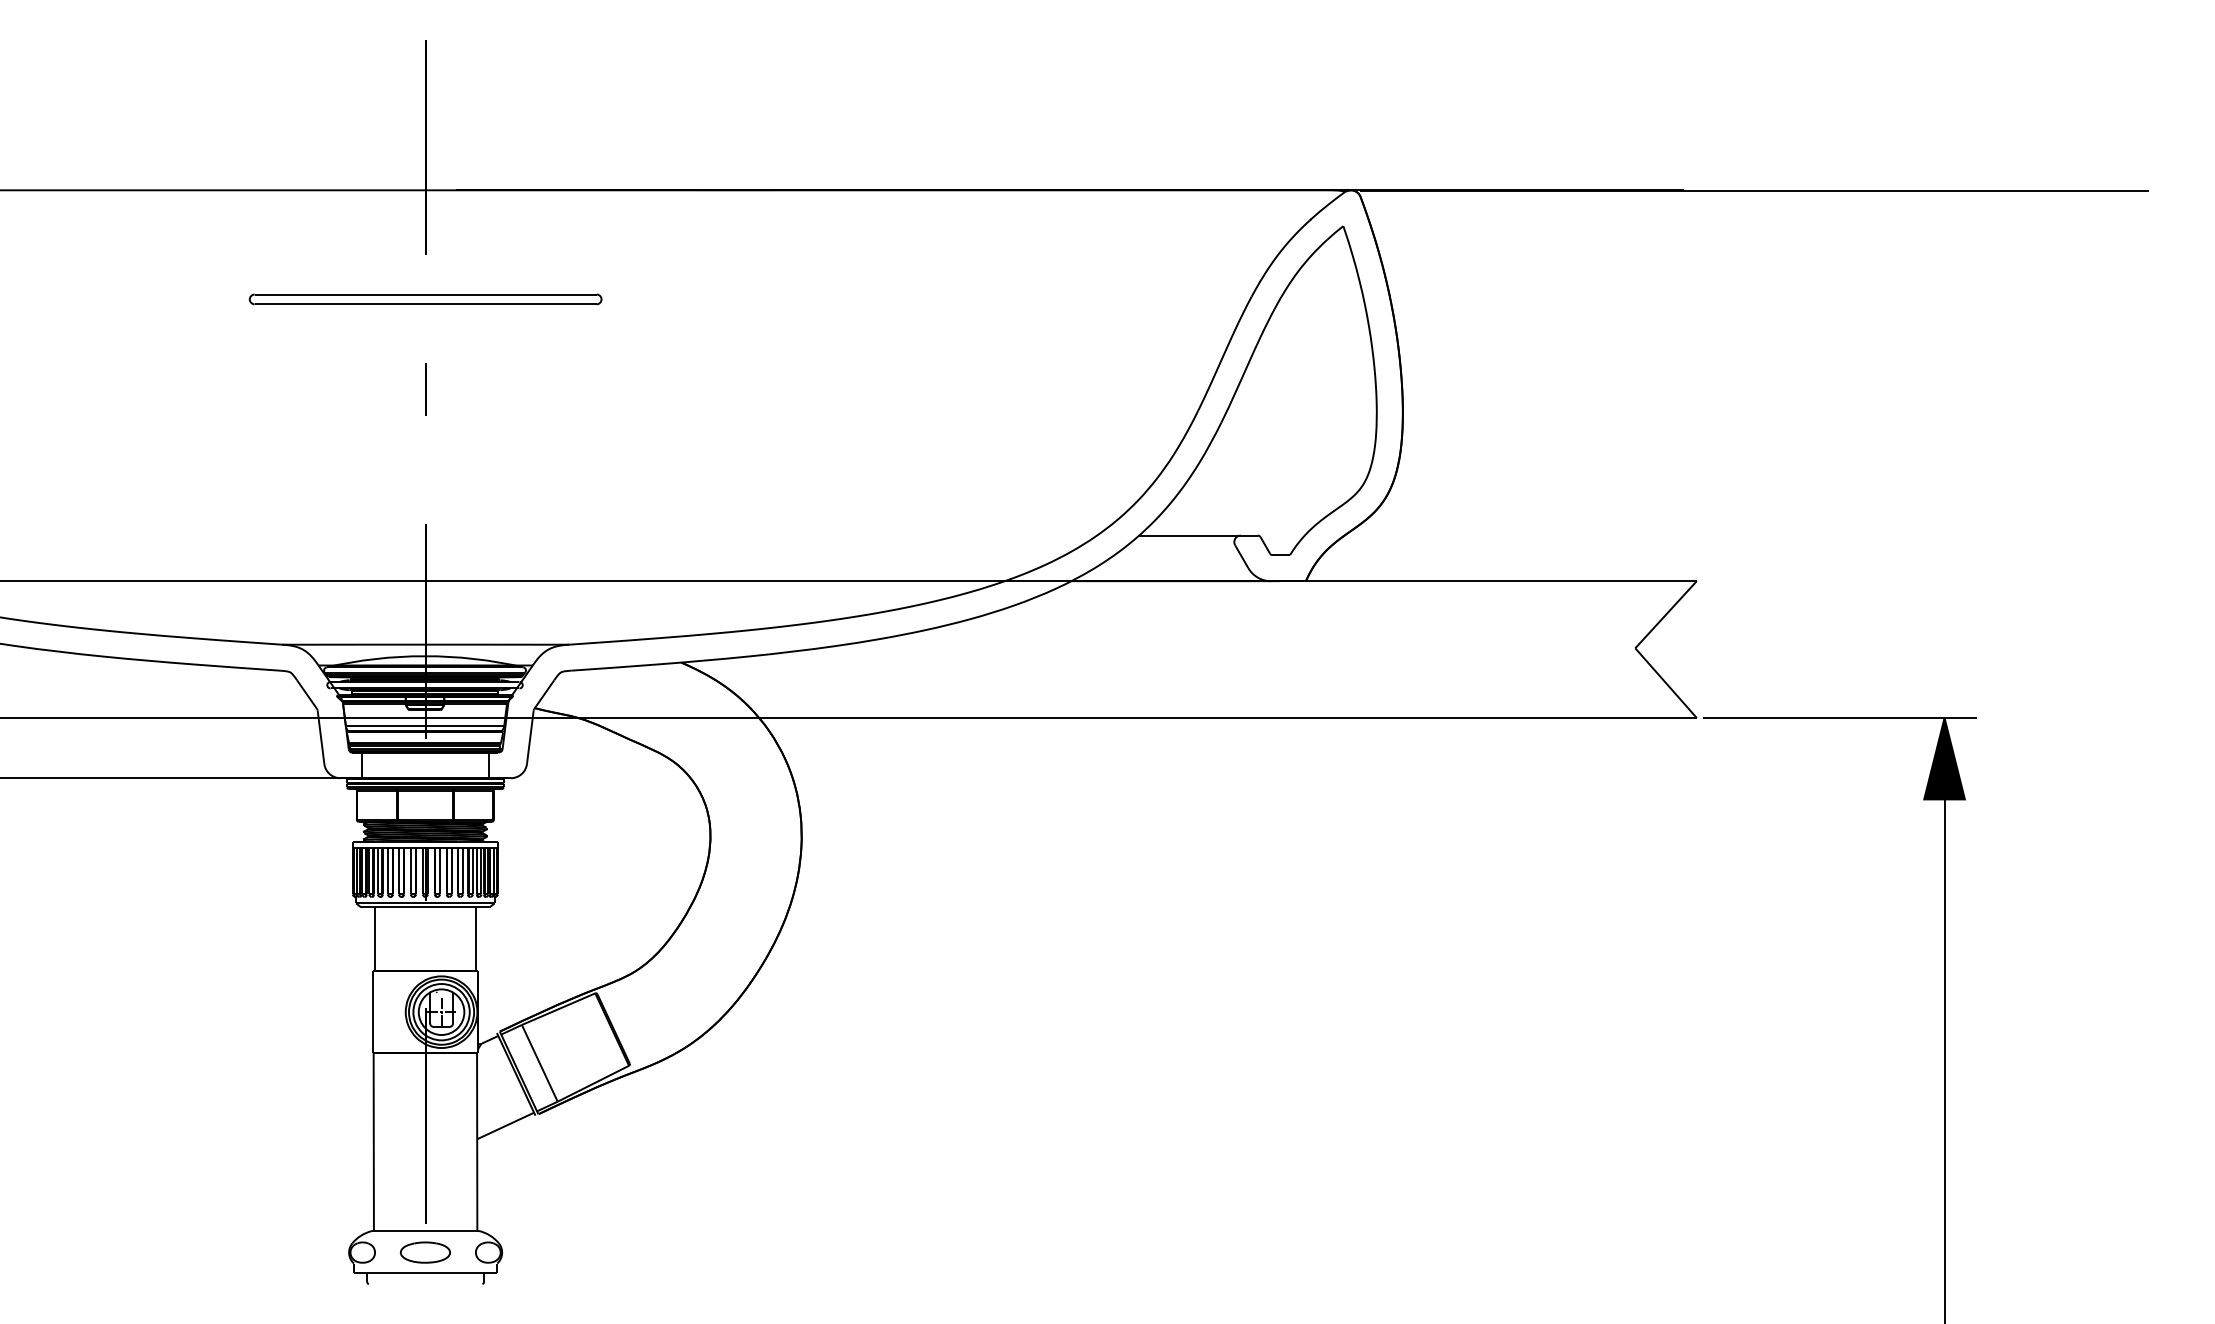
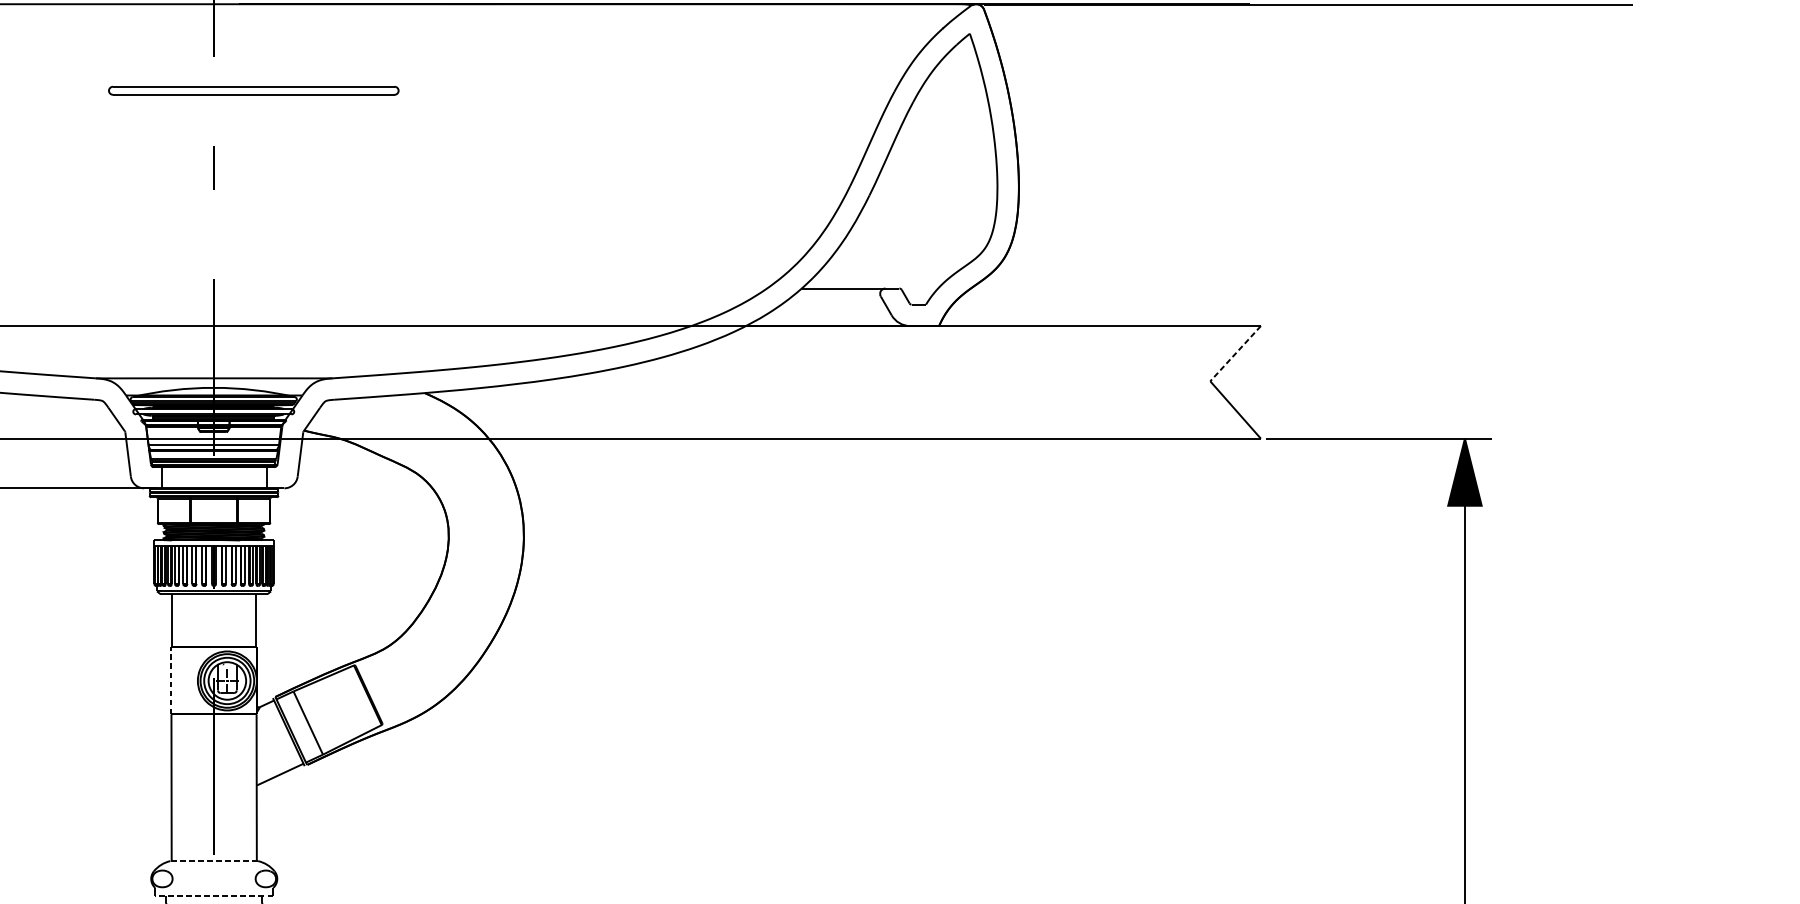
part: (425, 299) -> (253, 90), moved
line: (1666, 614) -> (1235, 353), solid -> dashed
line: (373, 1012) -> (171, 681), solid -> dashed
line: (425, 1230) -> (214, 860), solid -> dashed
part: (424, 1252) -> (213, 878), removed
line: (425, 1273) -> (214, 896), solid -> dashed

